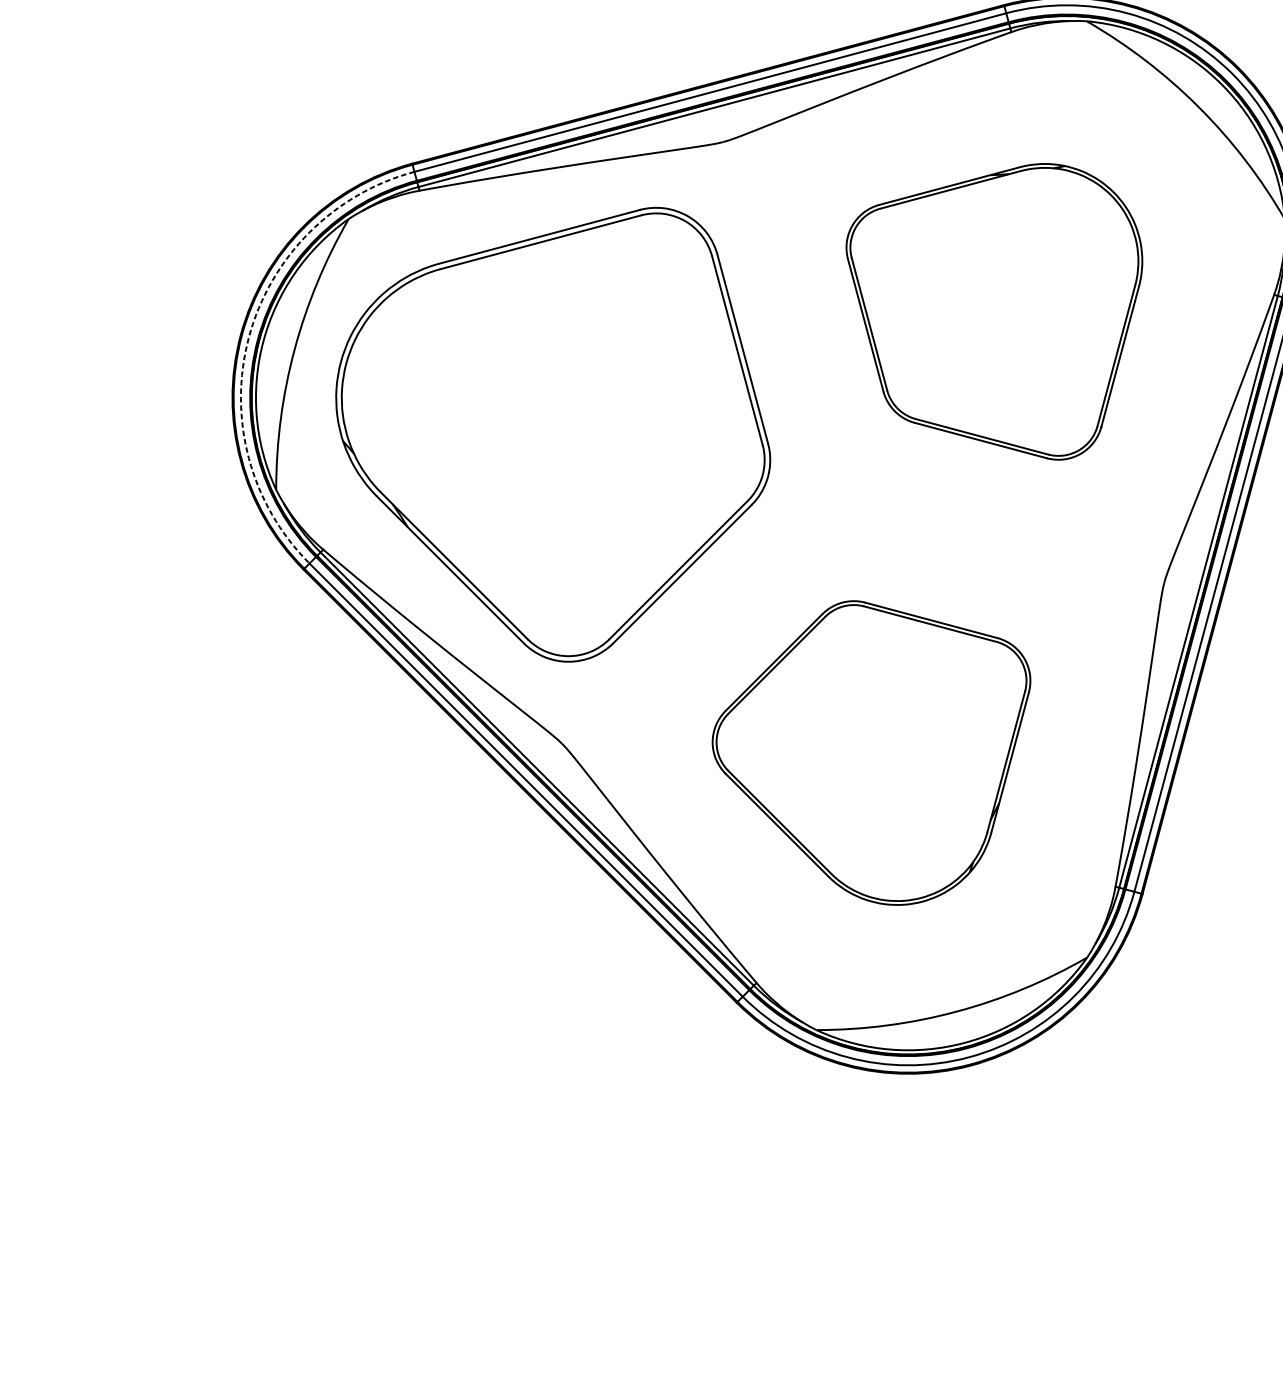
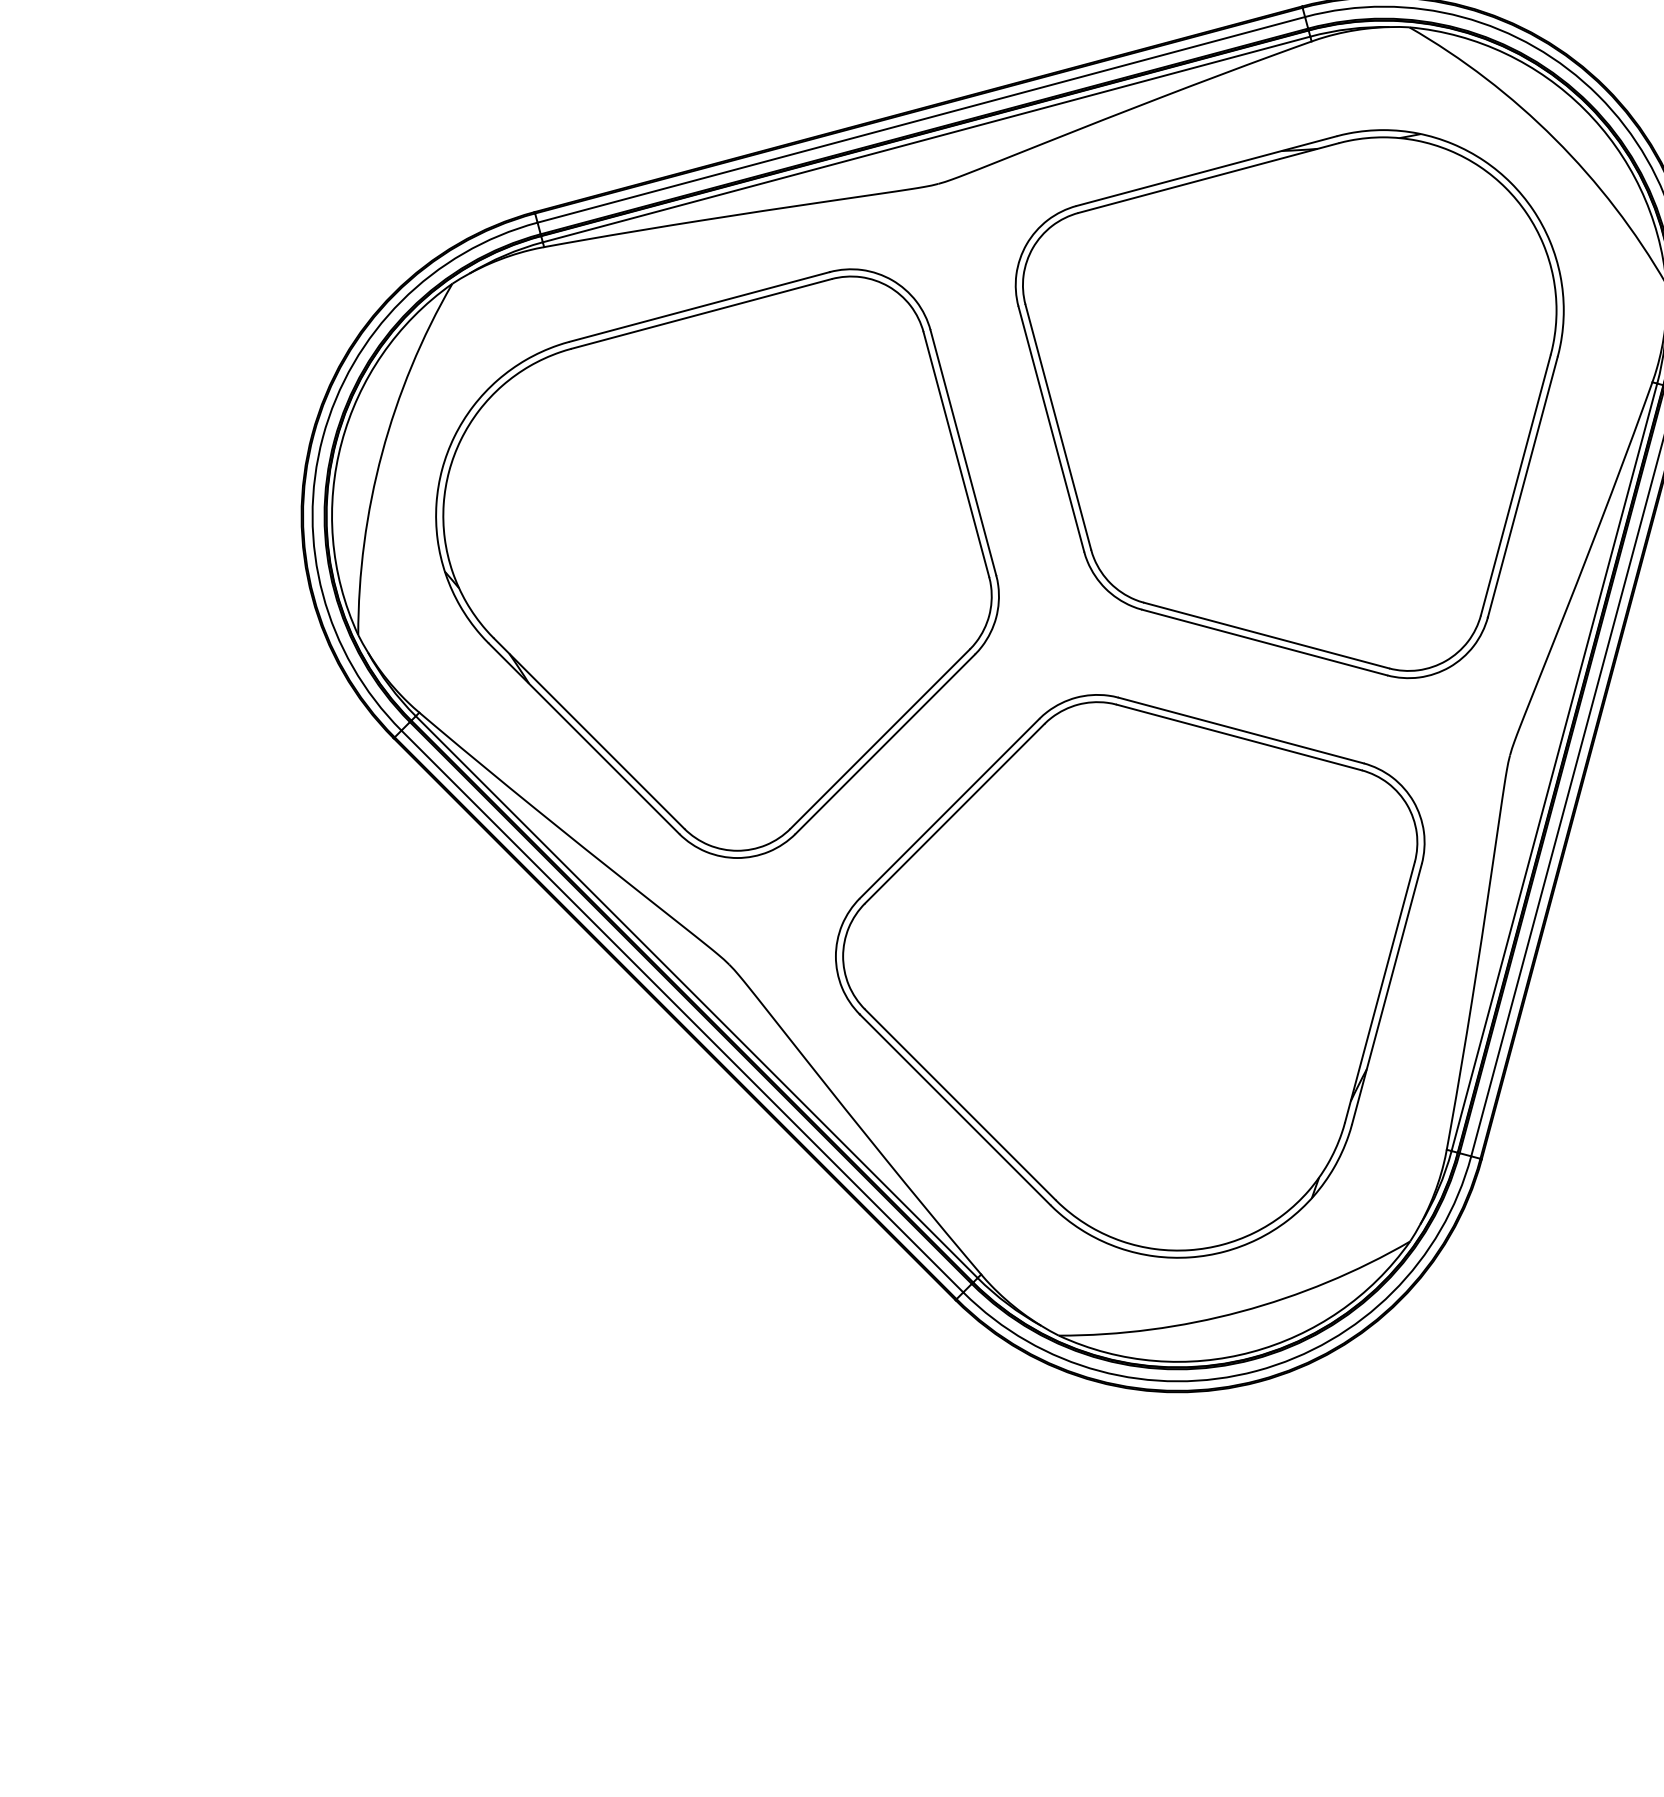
part: (994, 312) -> (1289, 404), size x1.43
arc: (248, 337) -> (322, 437), dashed -> solid
part: (871, 753) -> (1130, 976), size x1.43

